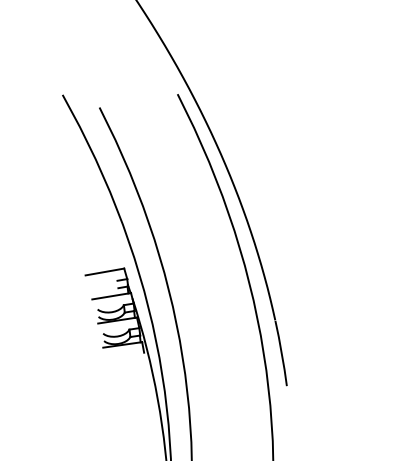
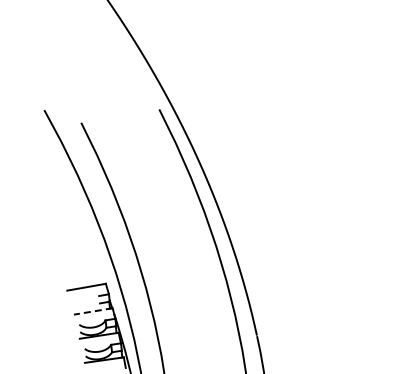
line: (111, 296) -> (93, 311), solid -> dashed

